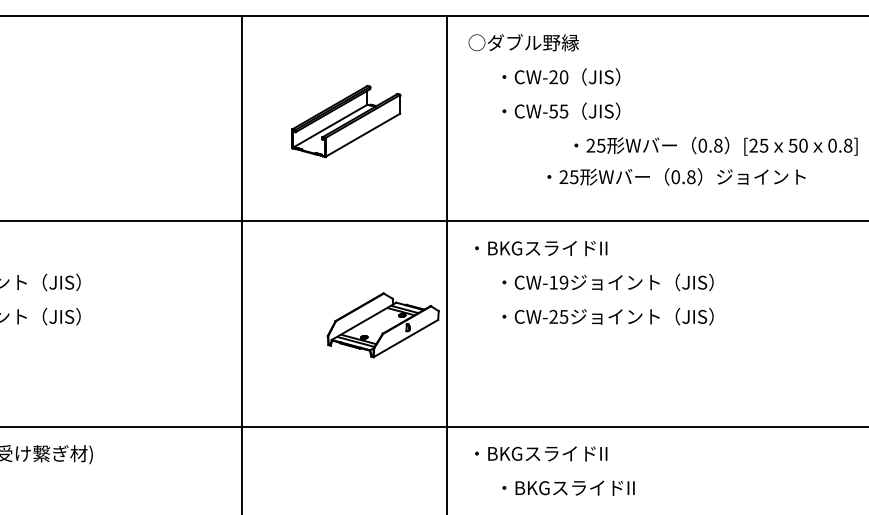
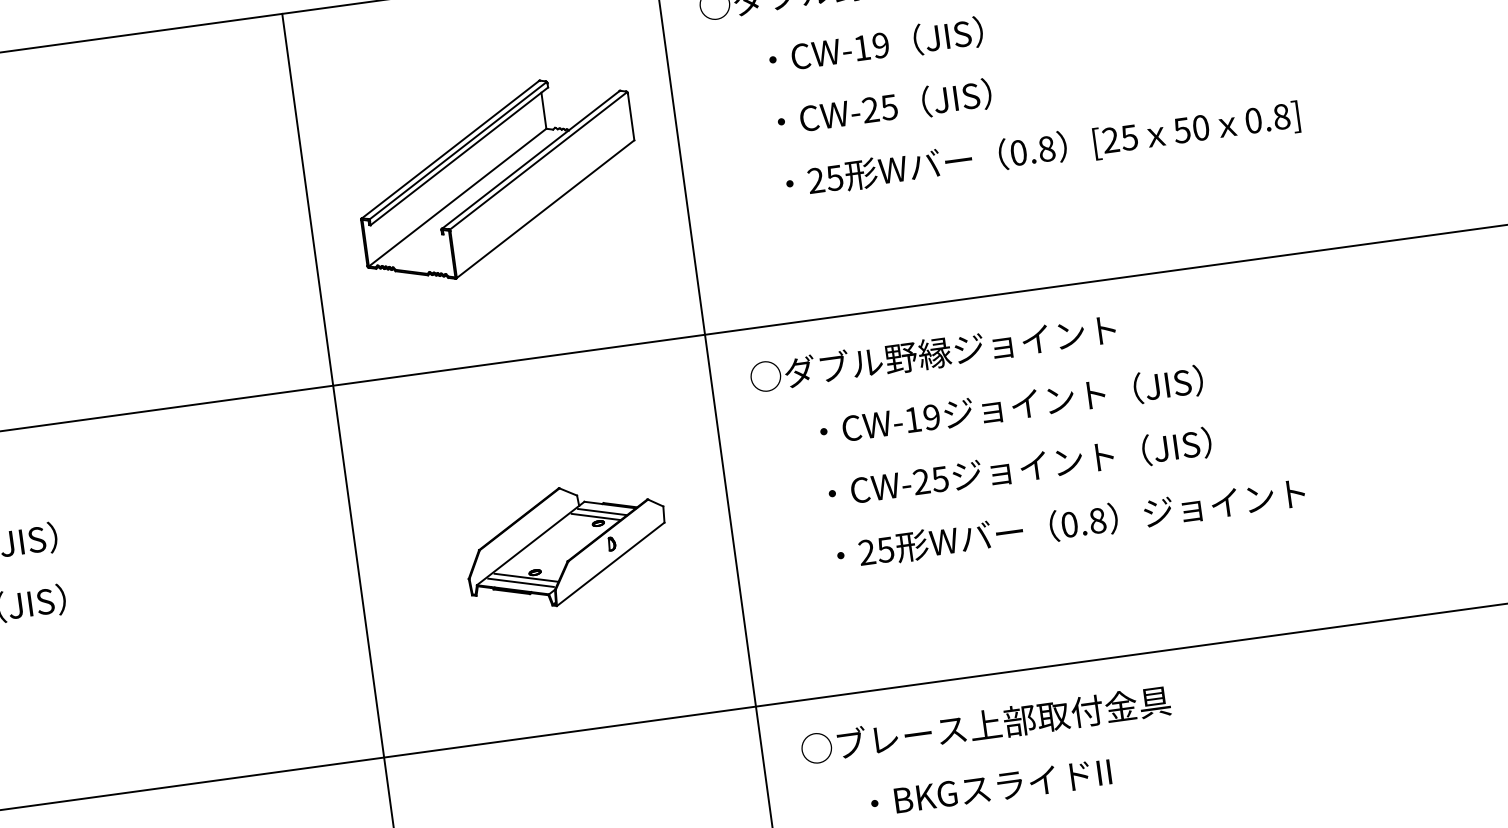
text: (558, 77) -> (871, 47), CW-20 -> CW-19
text: (553, 111) -> (870, 110), CW-55 -> CW-25
part: (346, 121) -> (498, 179), size x1.43
text: (715, 145) -> (1041, 149), moved
text: (676, 176) -> (1070, 523), moved
text: (569, 247) -> (933, 352), ・BKGスライドII -> ○ダブル野縁ジョイント
part: (382, 325) -> (565, 546), moved
text: (570, 453) -> (985, 724), ・BKGスライドII -> ○ブレース上部取付金具

